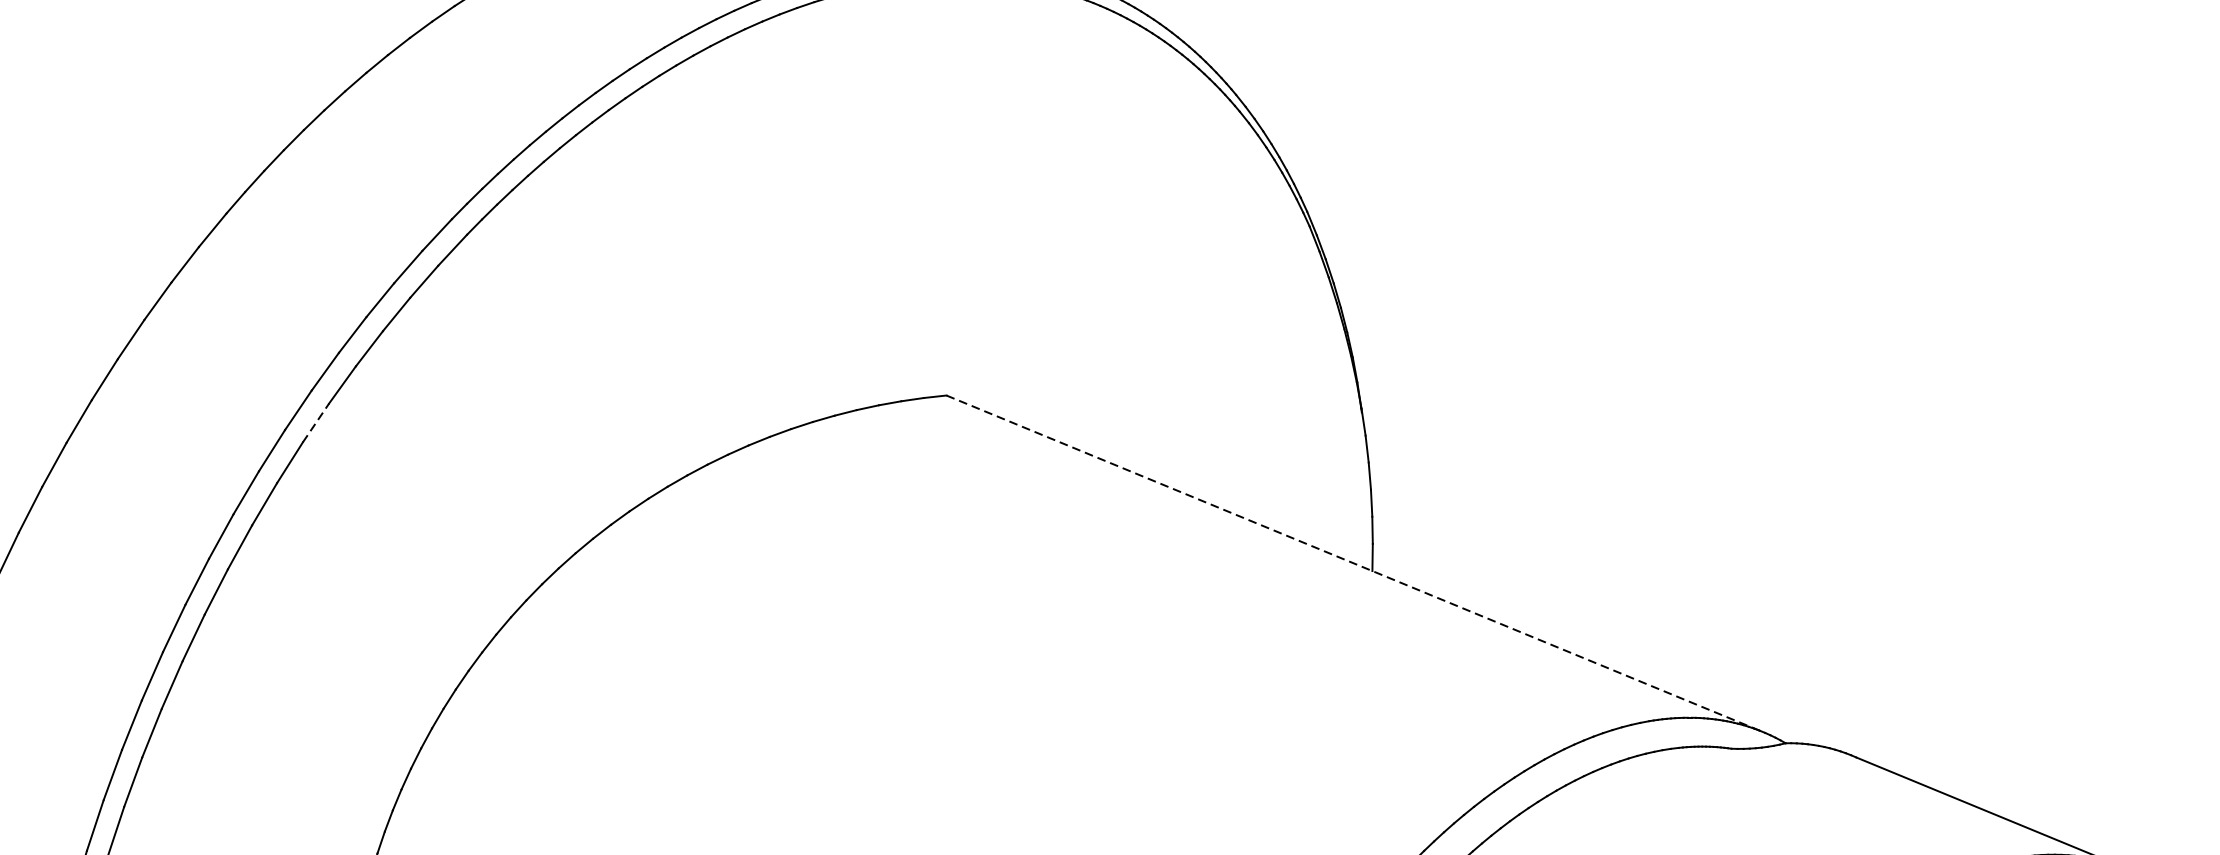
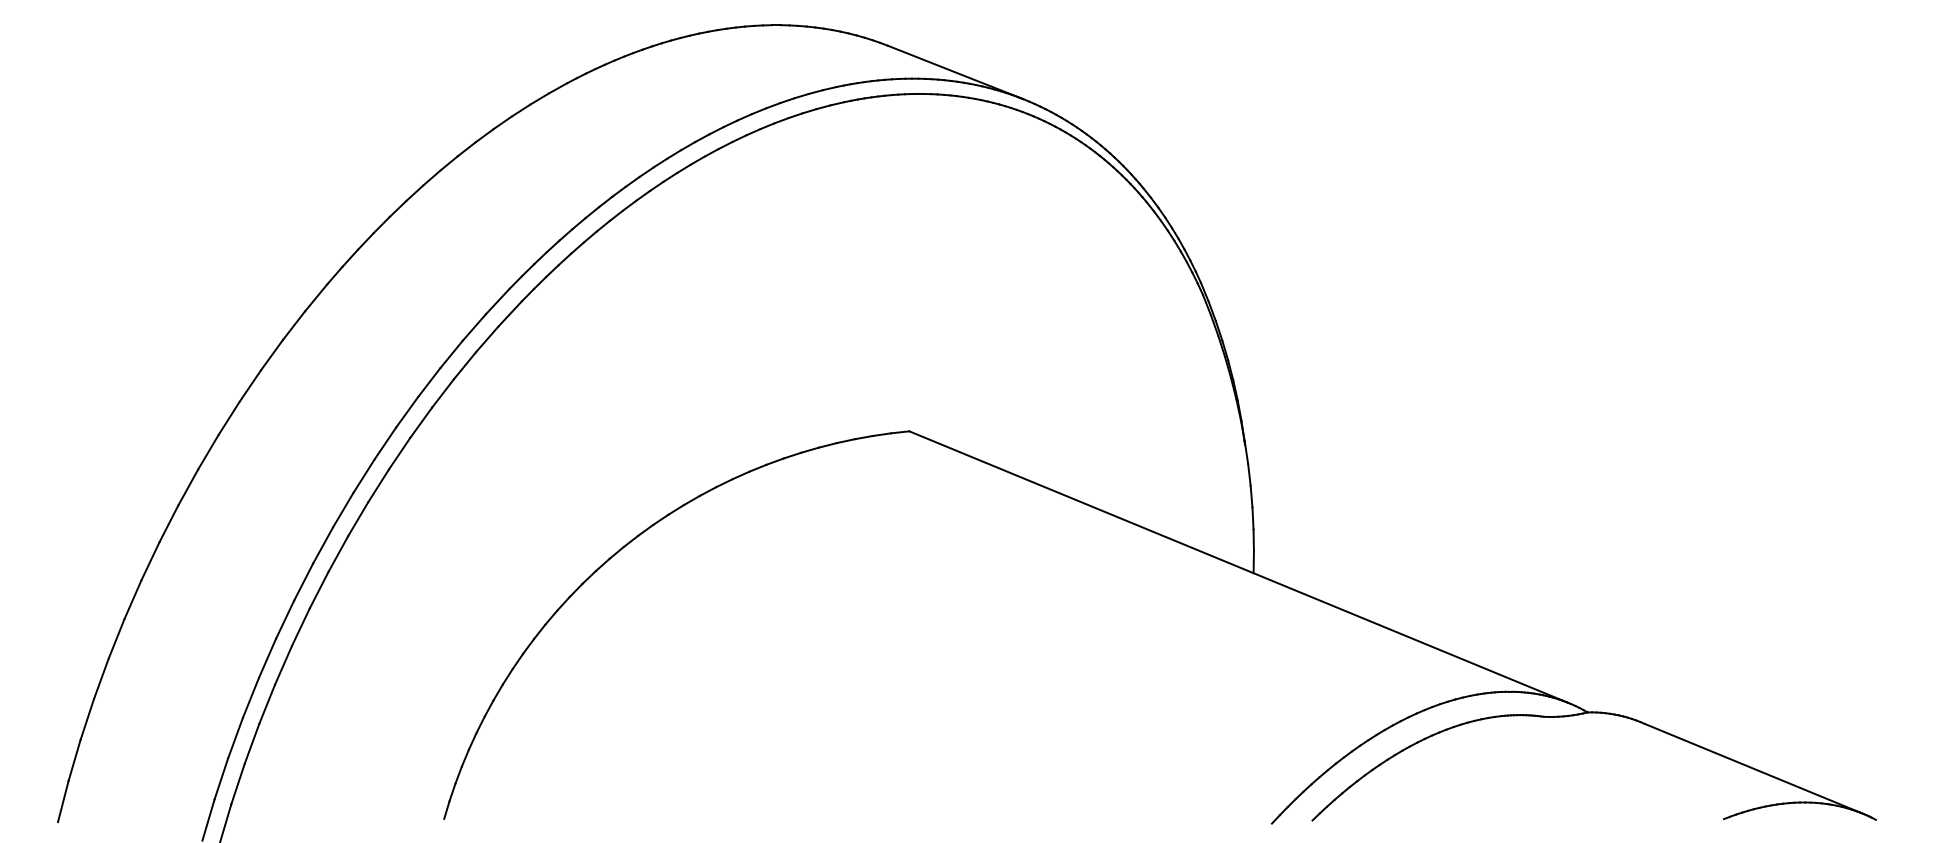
line: (315, 422) -> (399, 453), dashed -> solid
line: (1354, 563) -> (1239, 567), dashed -> solid

